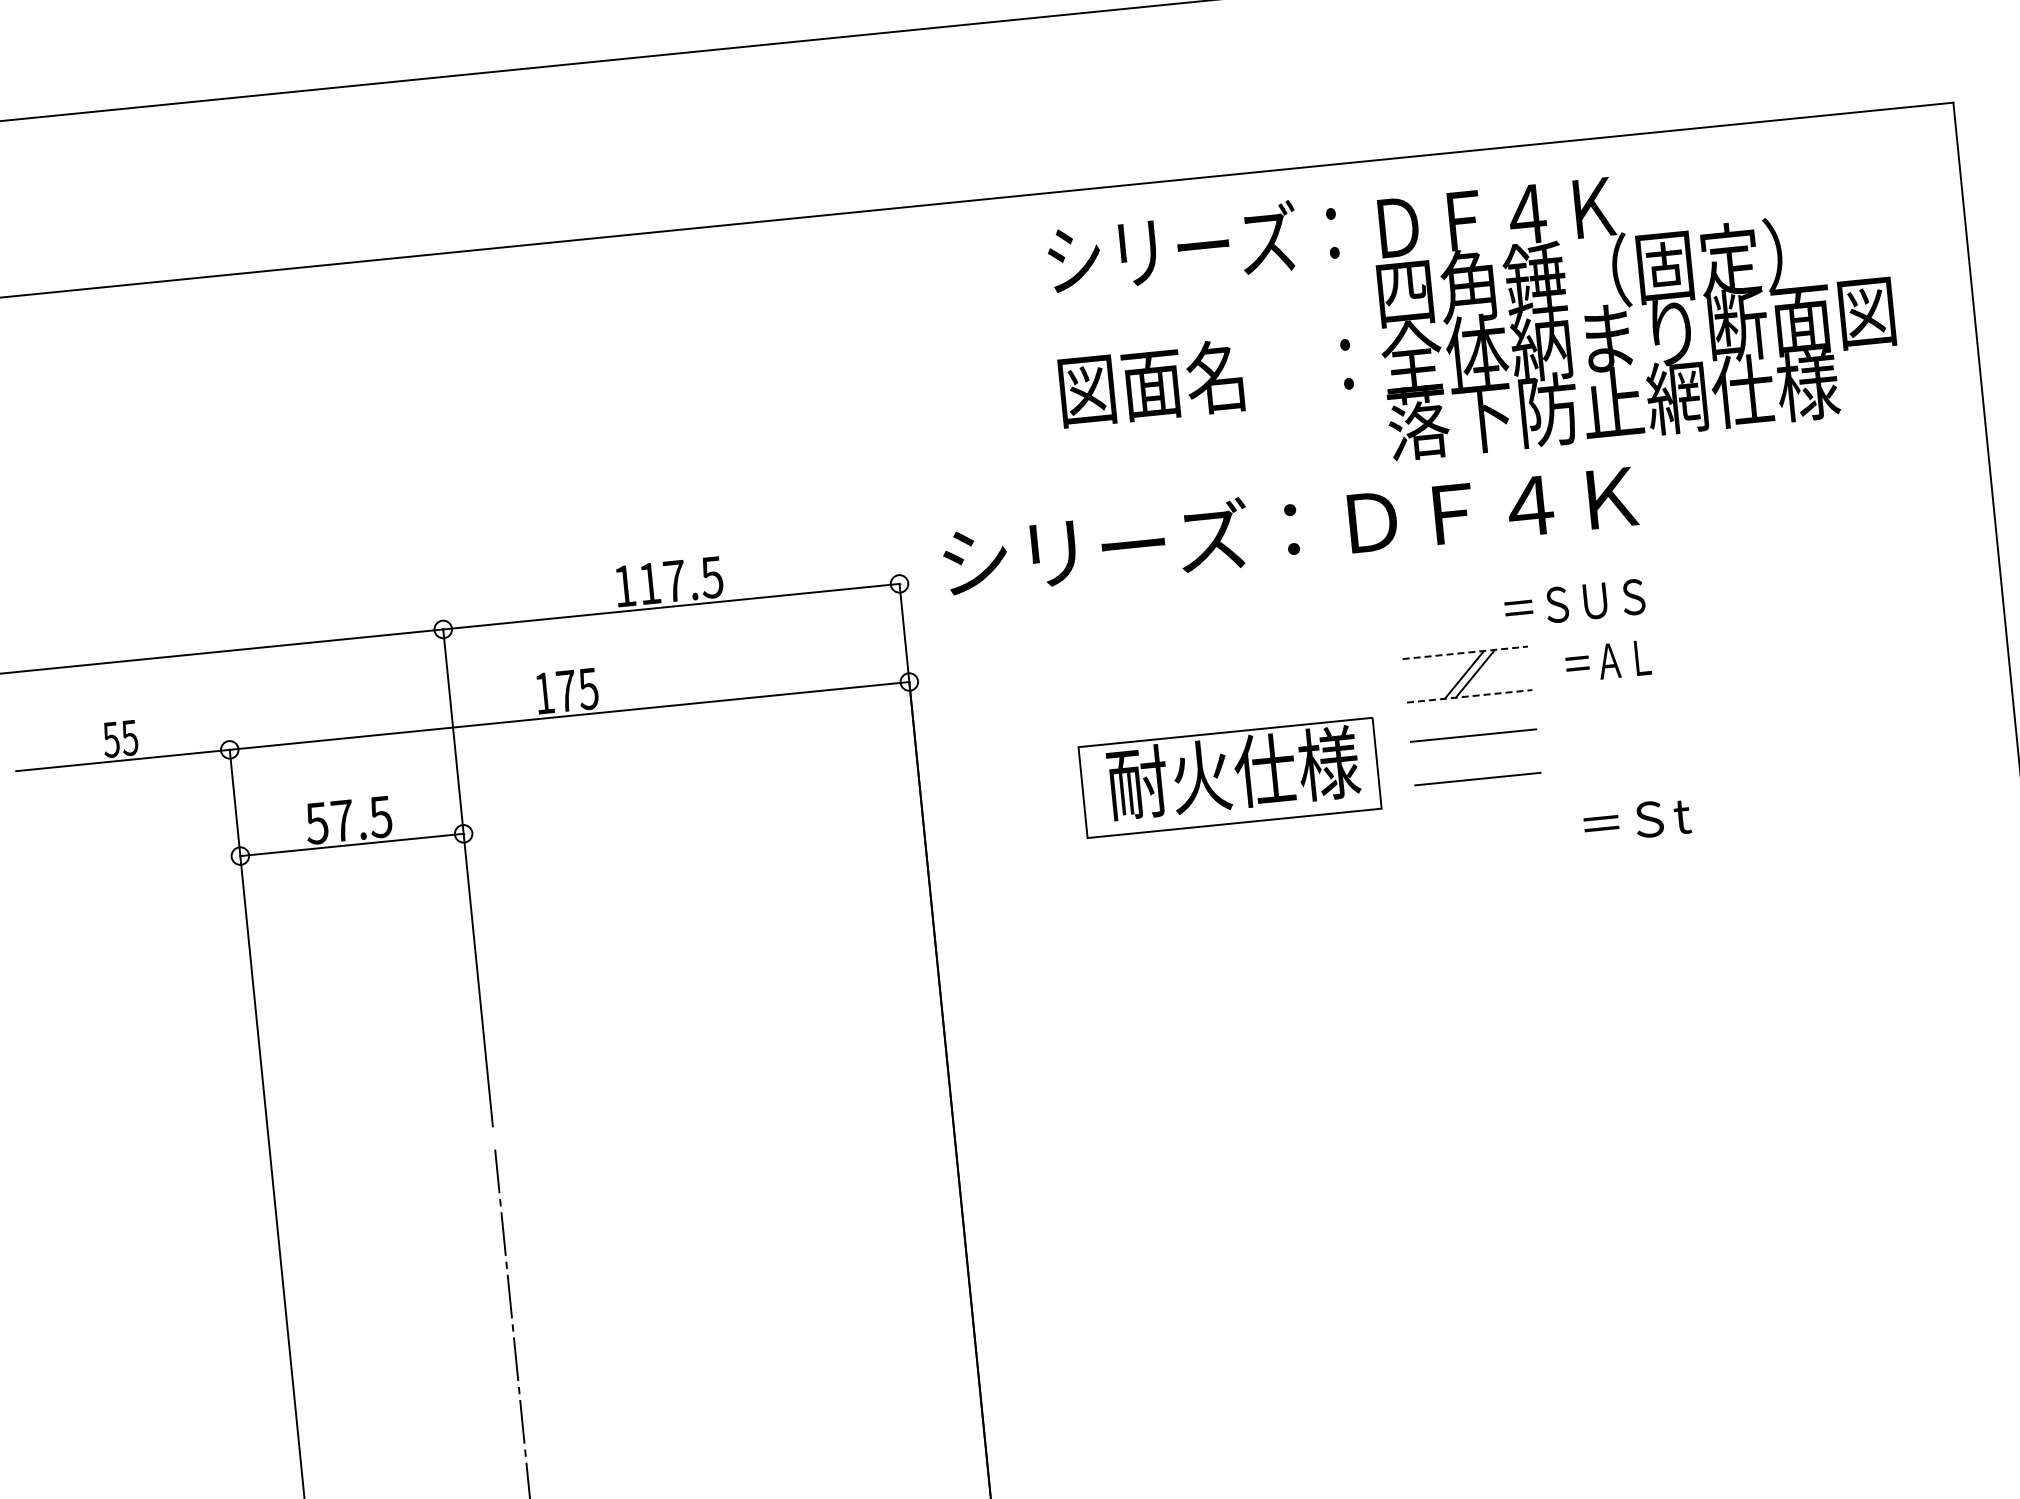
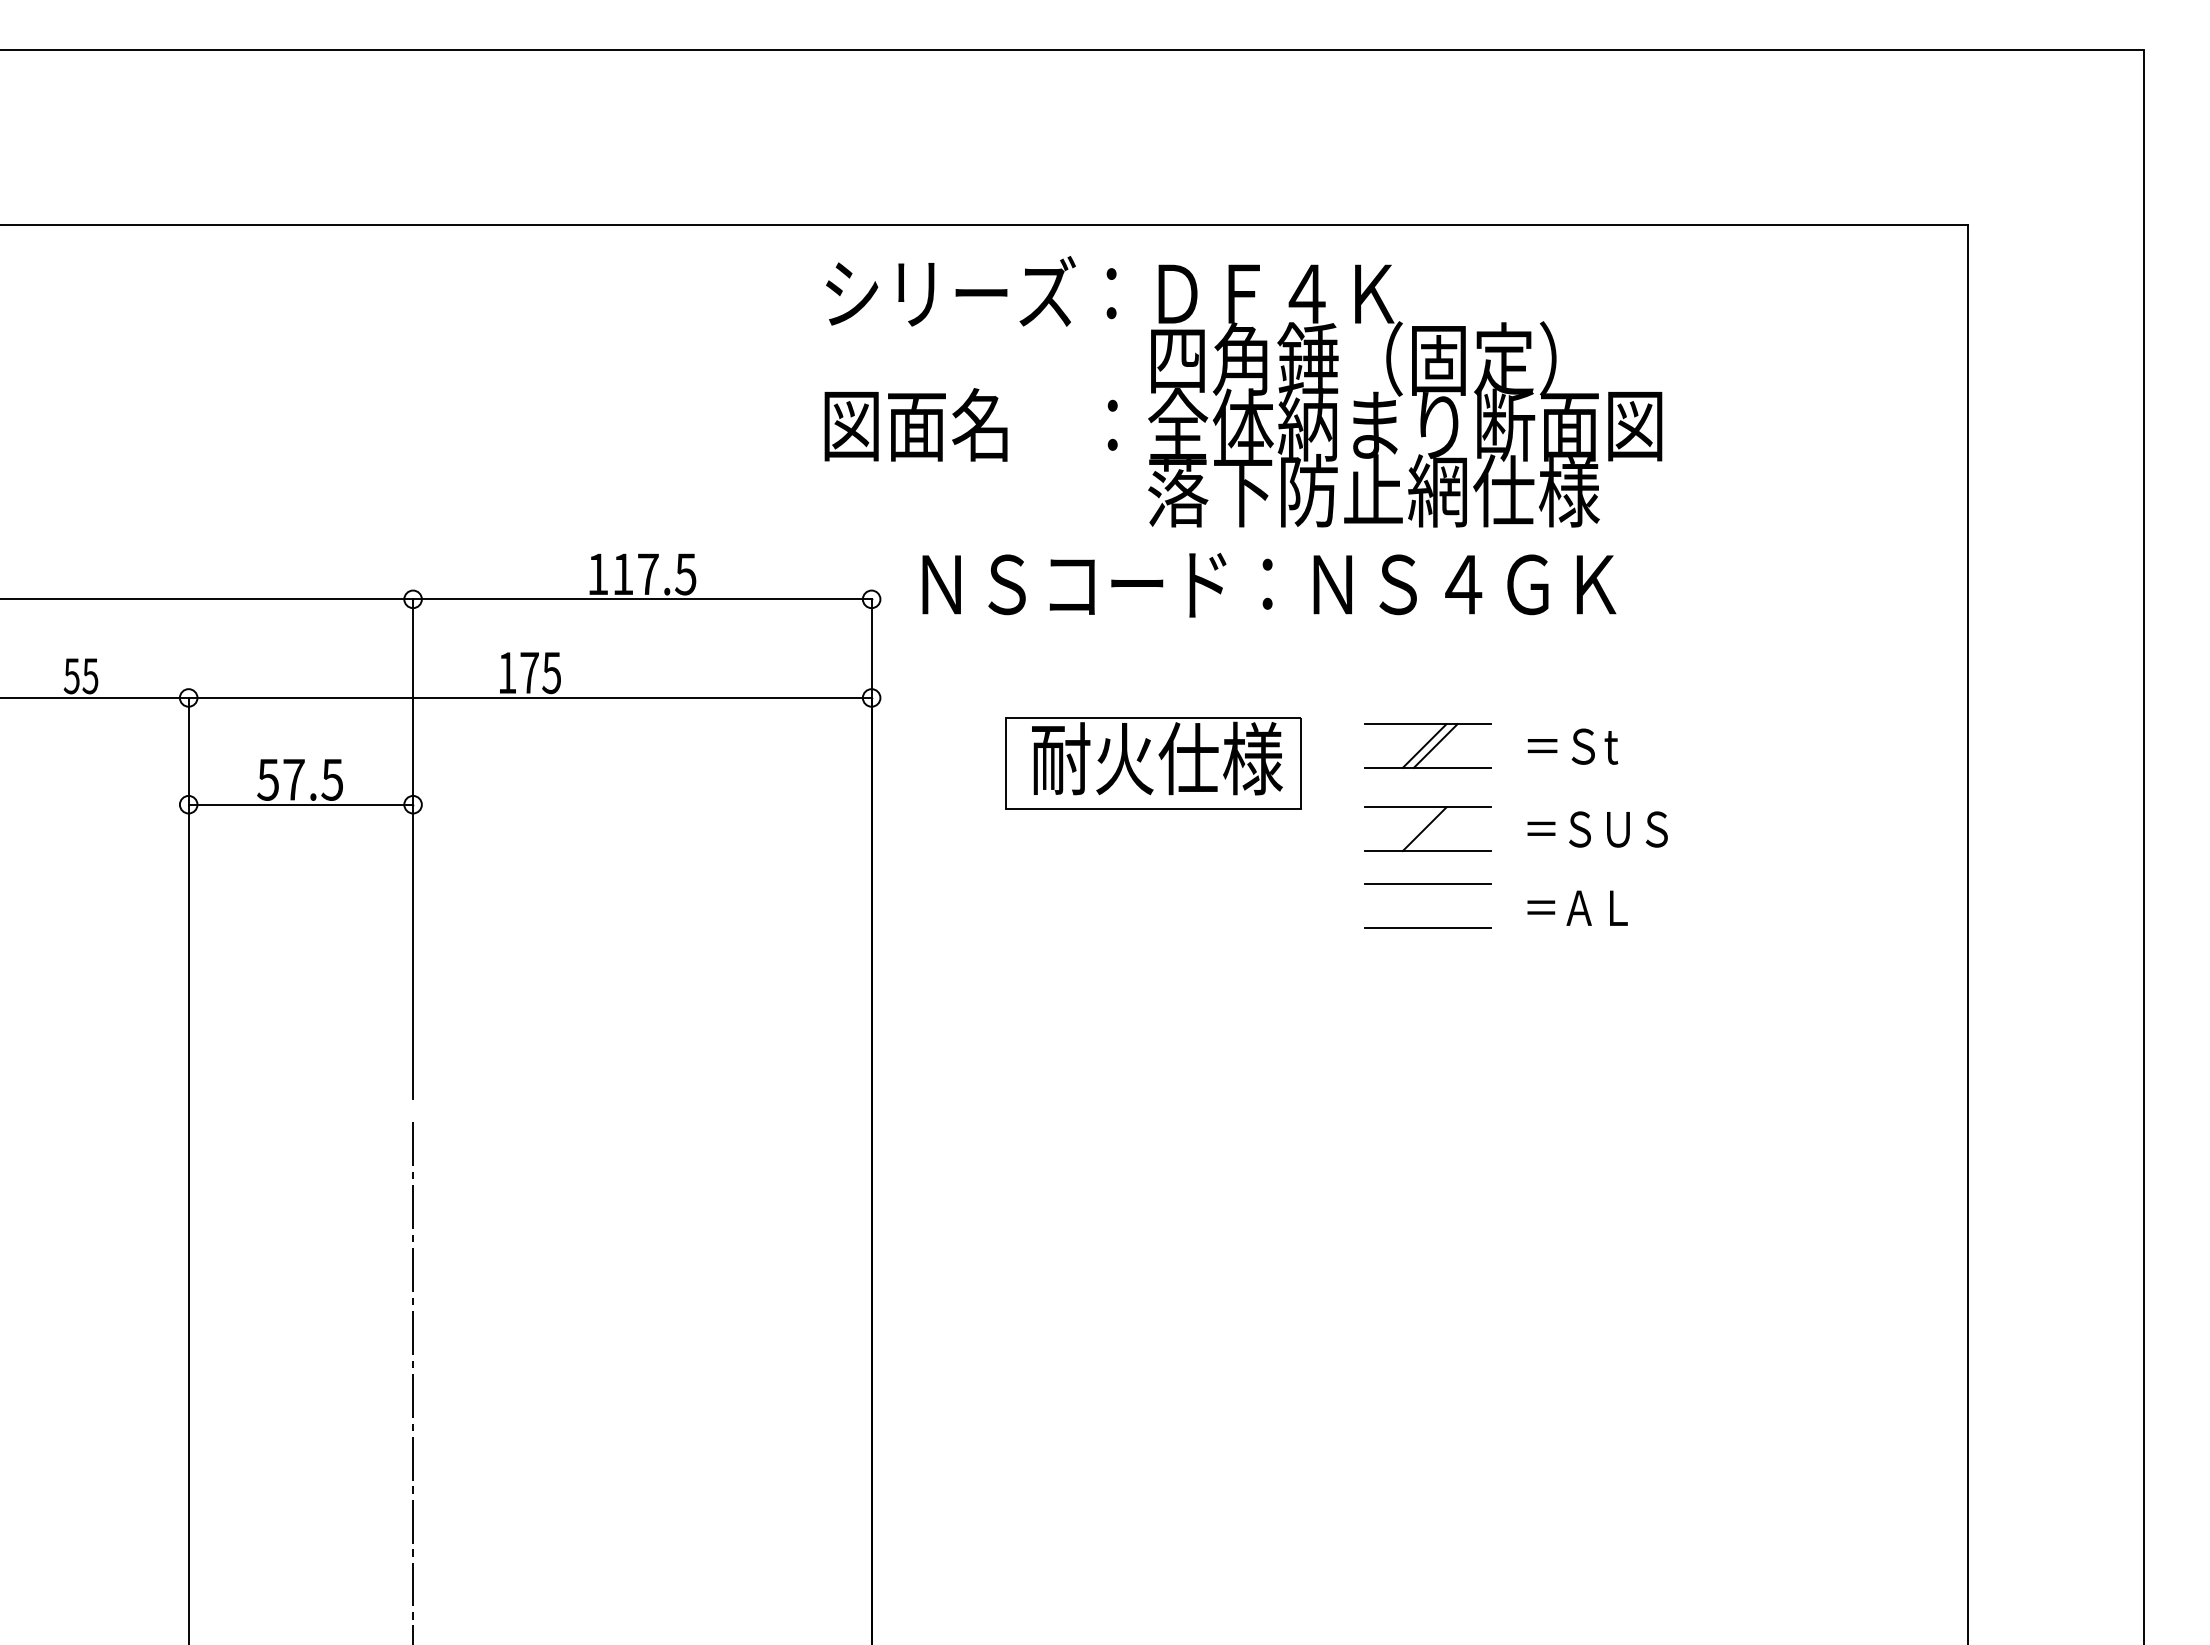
text: (1473, 317) -> (1243, 391), moved
text: (1290, 526) -> (1266, 581), シリーズ：ＤＦ４Ｋ -> ＮＳコード：ＮＳ４ＧＫ
text: (1574, 603) -> (1597, 829), moved
line: (1465, 653) -> (1427, 724), dashed -> solid
text: (1611, 660) -> (1572, 746), ＝ＡＬ -> ＝Ｓt
line: (1469, 696) -> (1427, 767), dashed -> solid
line: (1472, 758) -> (1424, 829), added
part: (1230, 778) -> (1153, 763), moved
line: (1480, 812) -> (1427, 884), added
text: (1636, 821) -> (1581, 908), ＝Ｓt -> ＝ＡＬ
line: (1485, 856) -> (1427, 928), added

